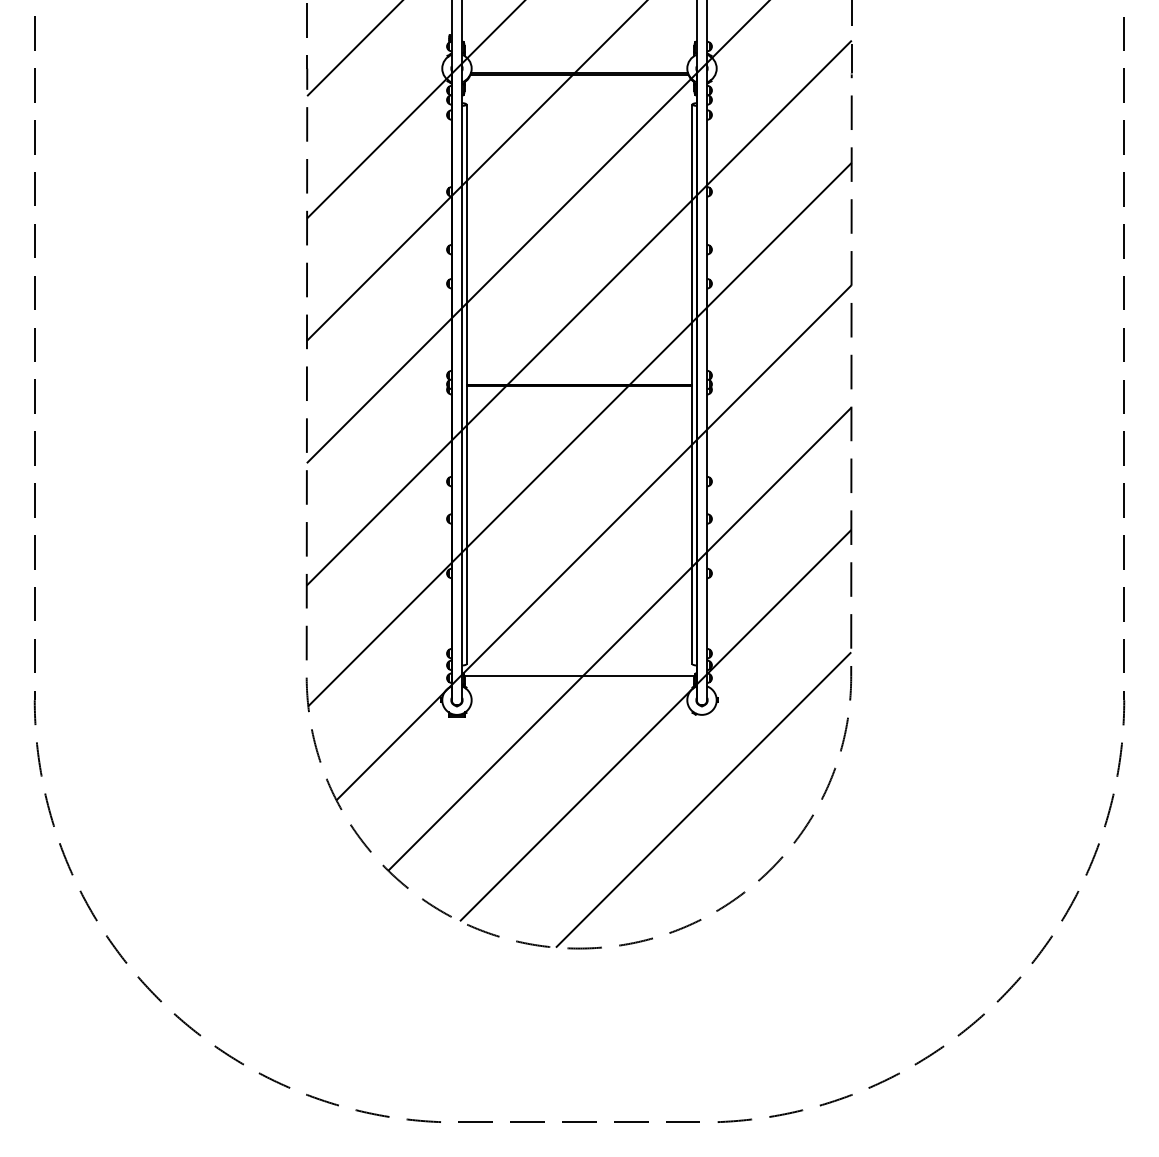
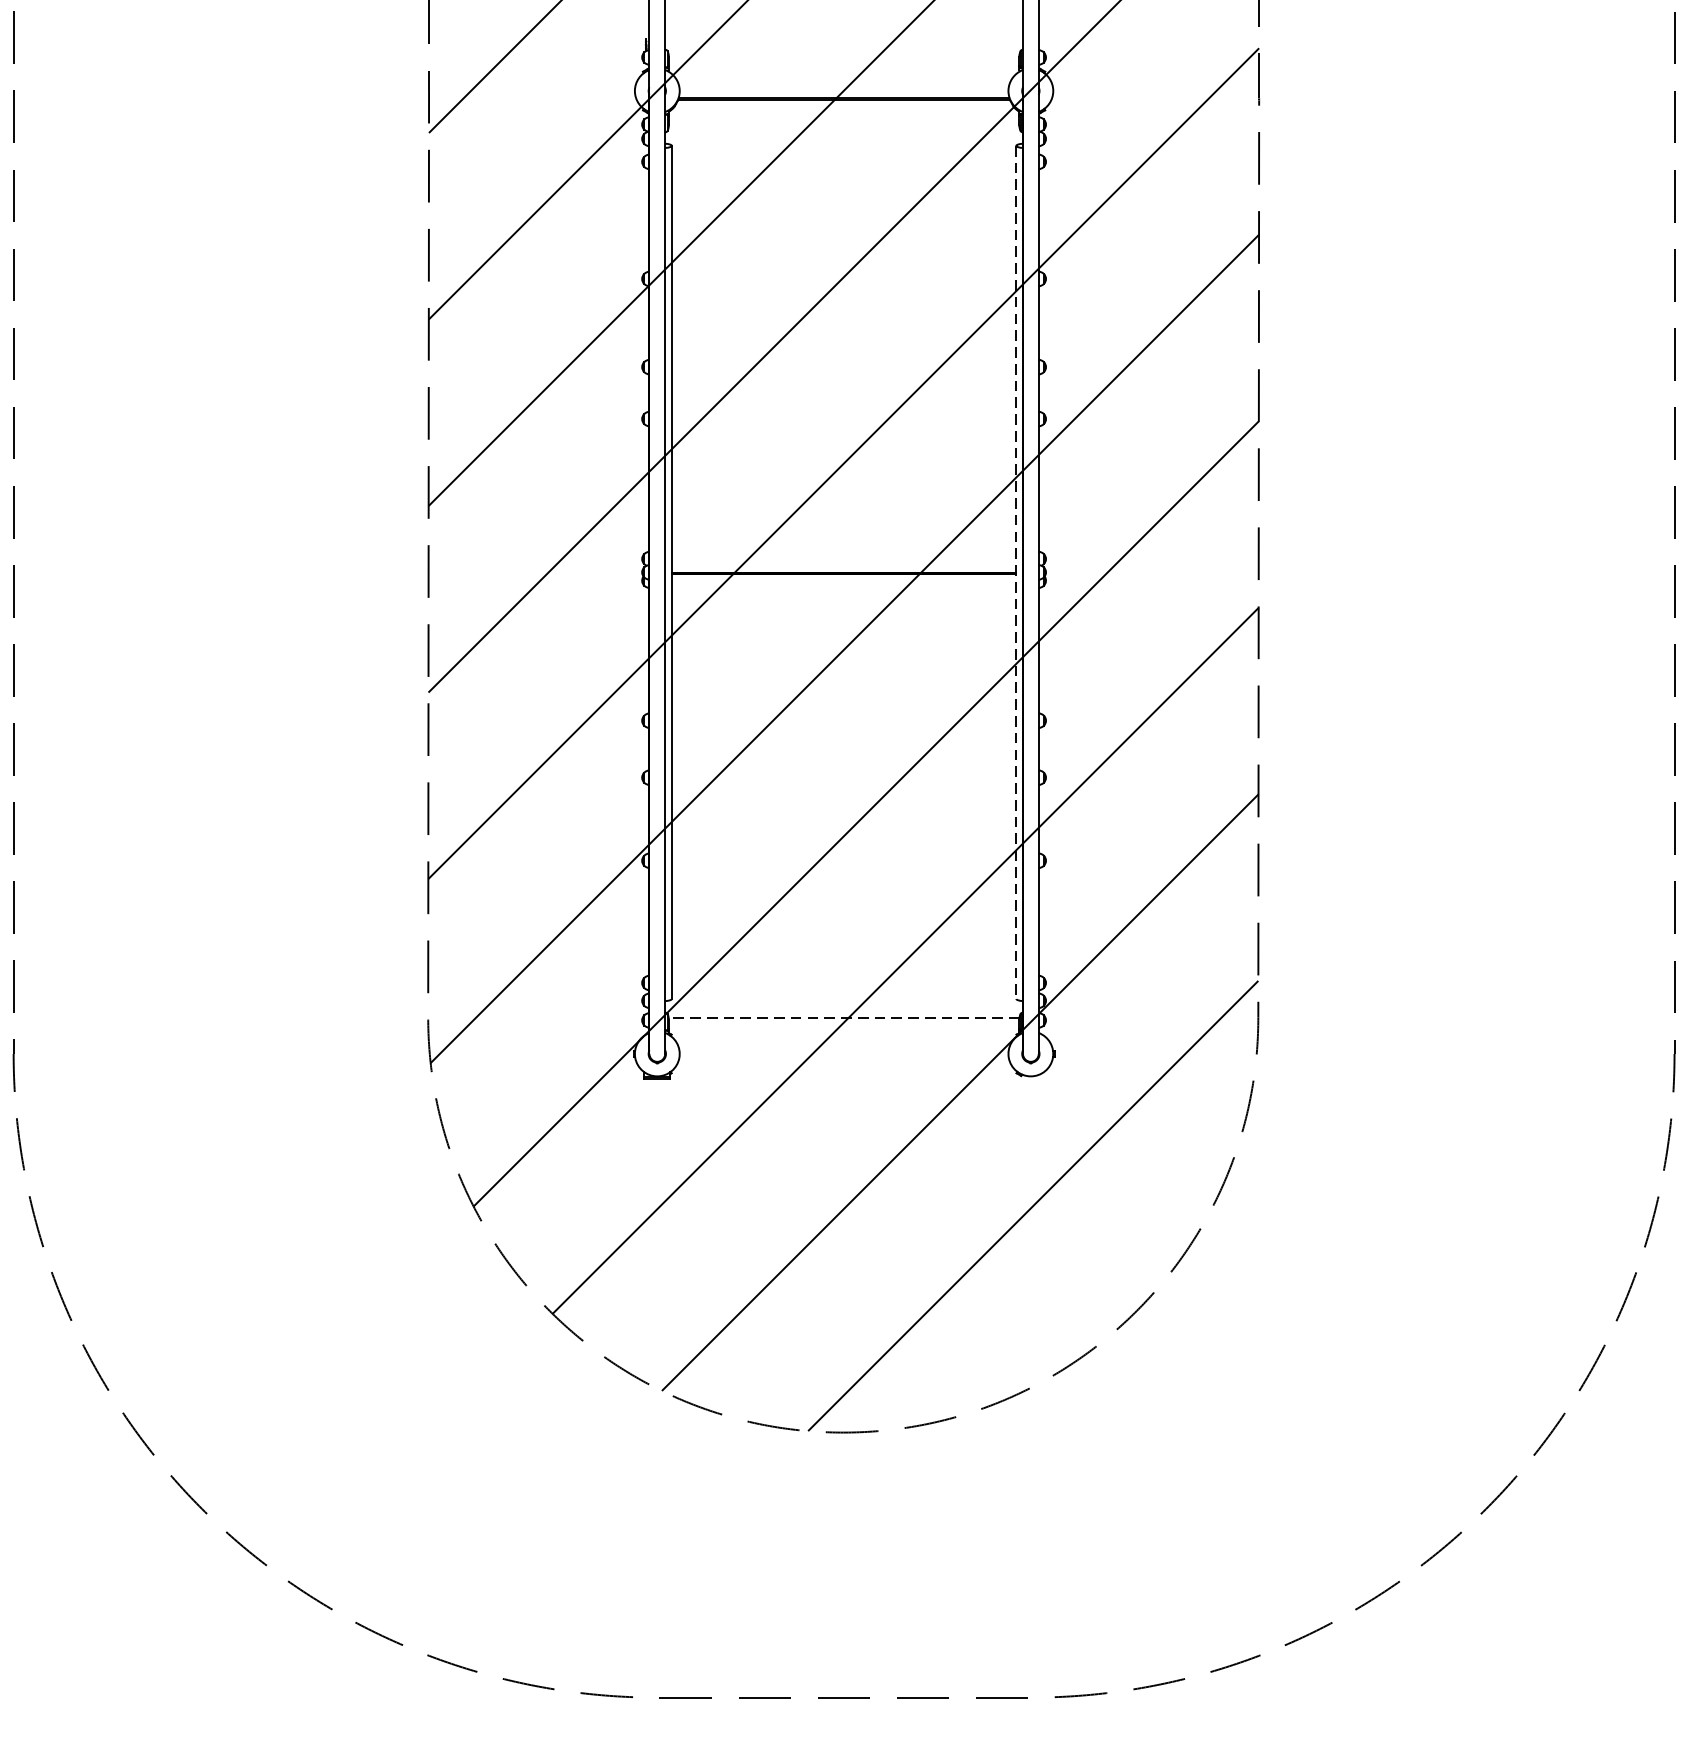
line: (692, 384) -> (1016, 572), solid -> dashed
line: (579, 676) -> (844, 1017), solid -> dashed

